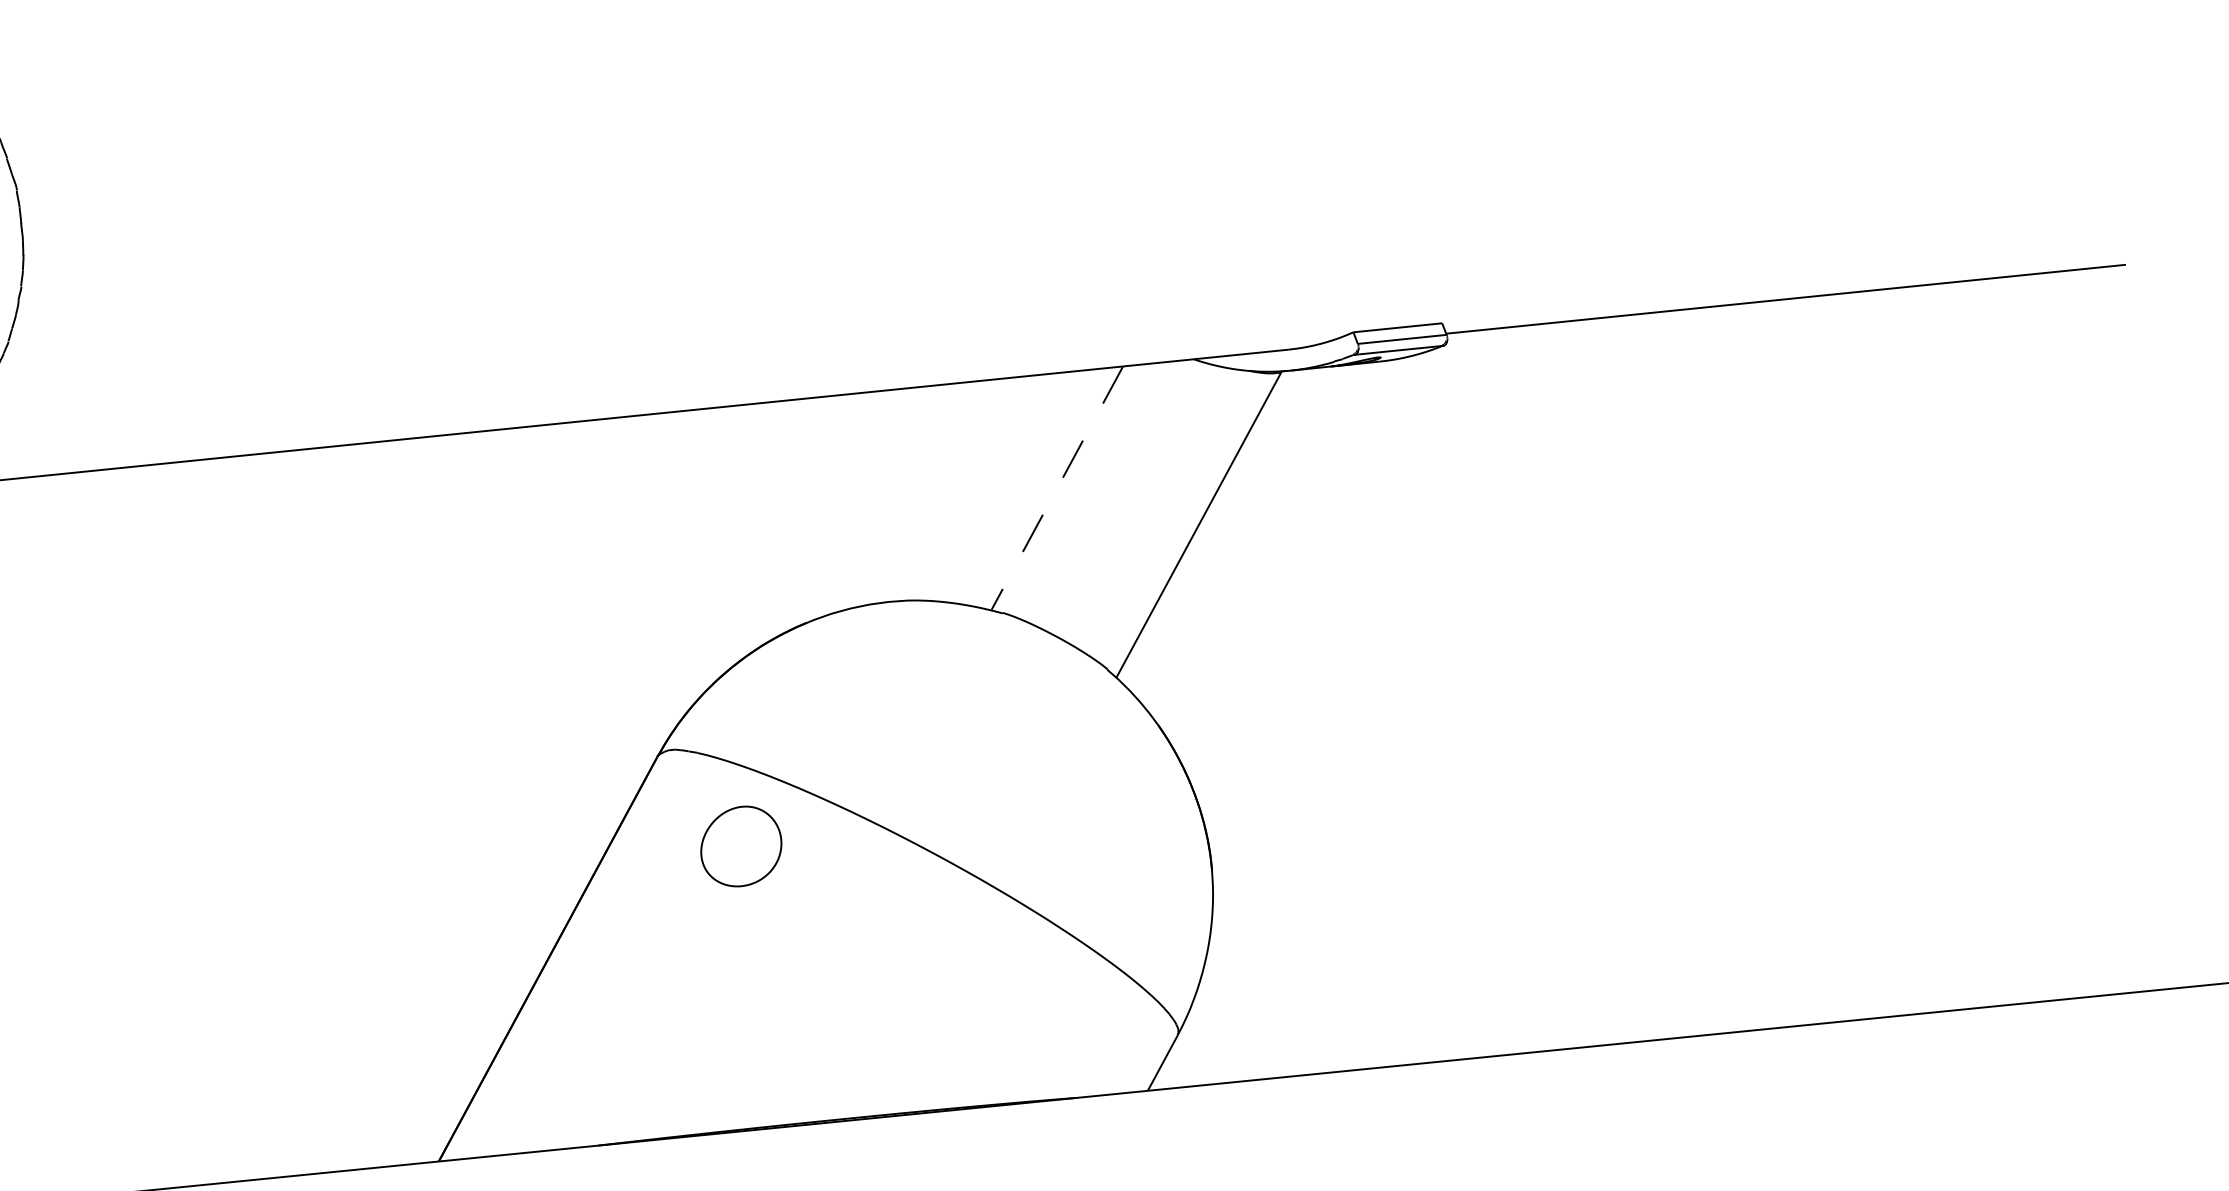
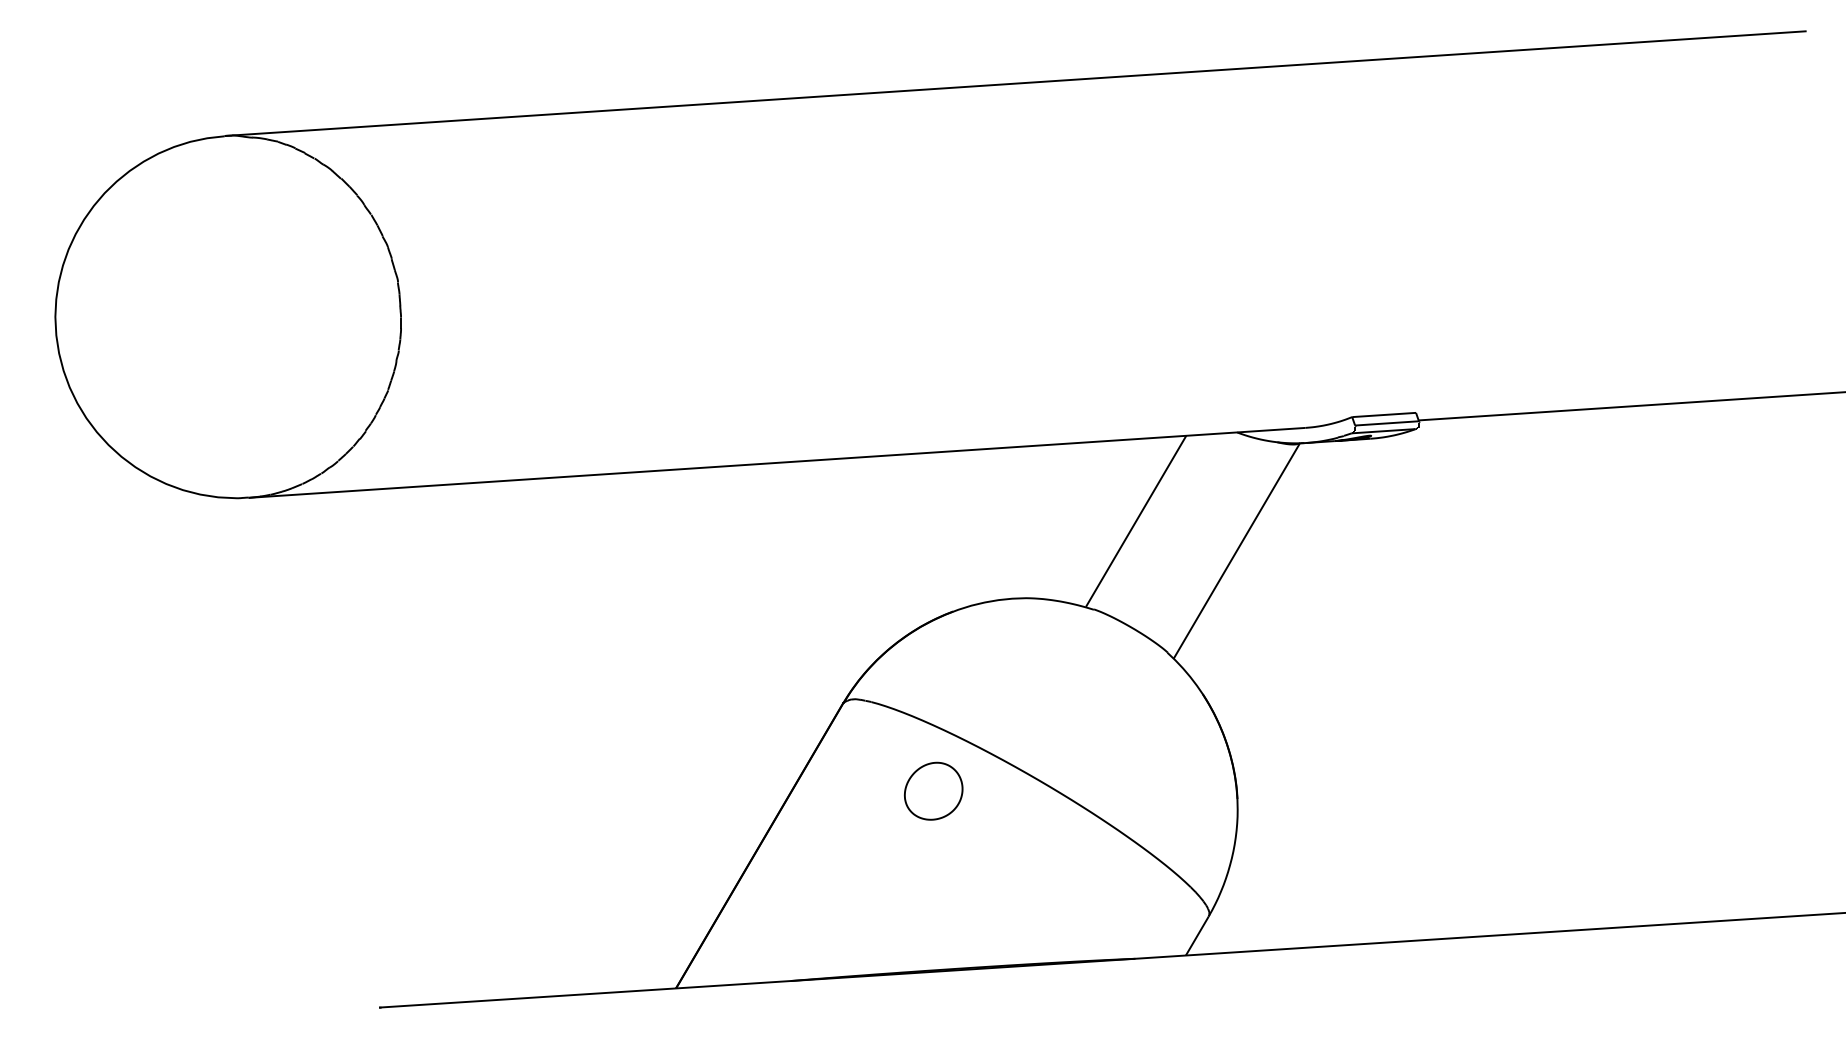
line: (1056, 488) -> (1135, 521), dashed -> solid
part: (740, 845) -> (933, 790), moved

